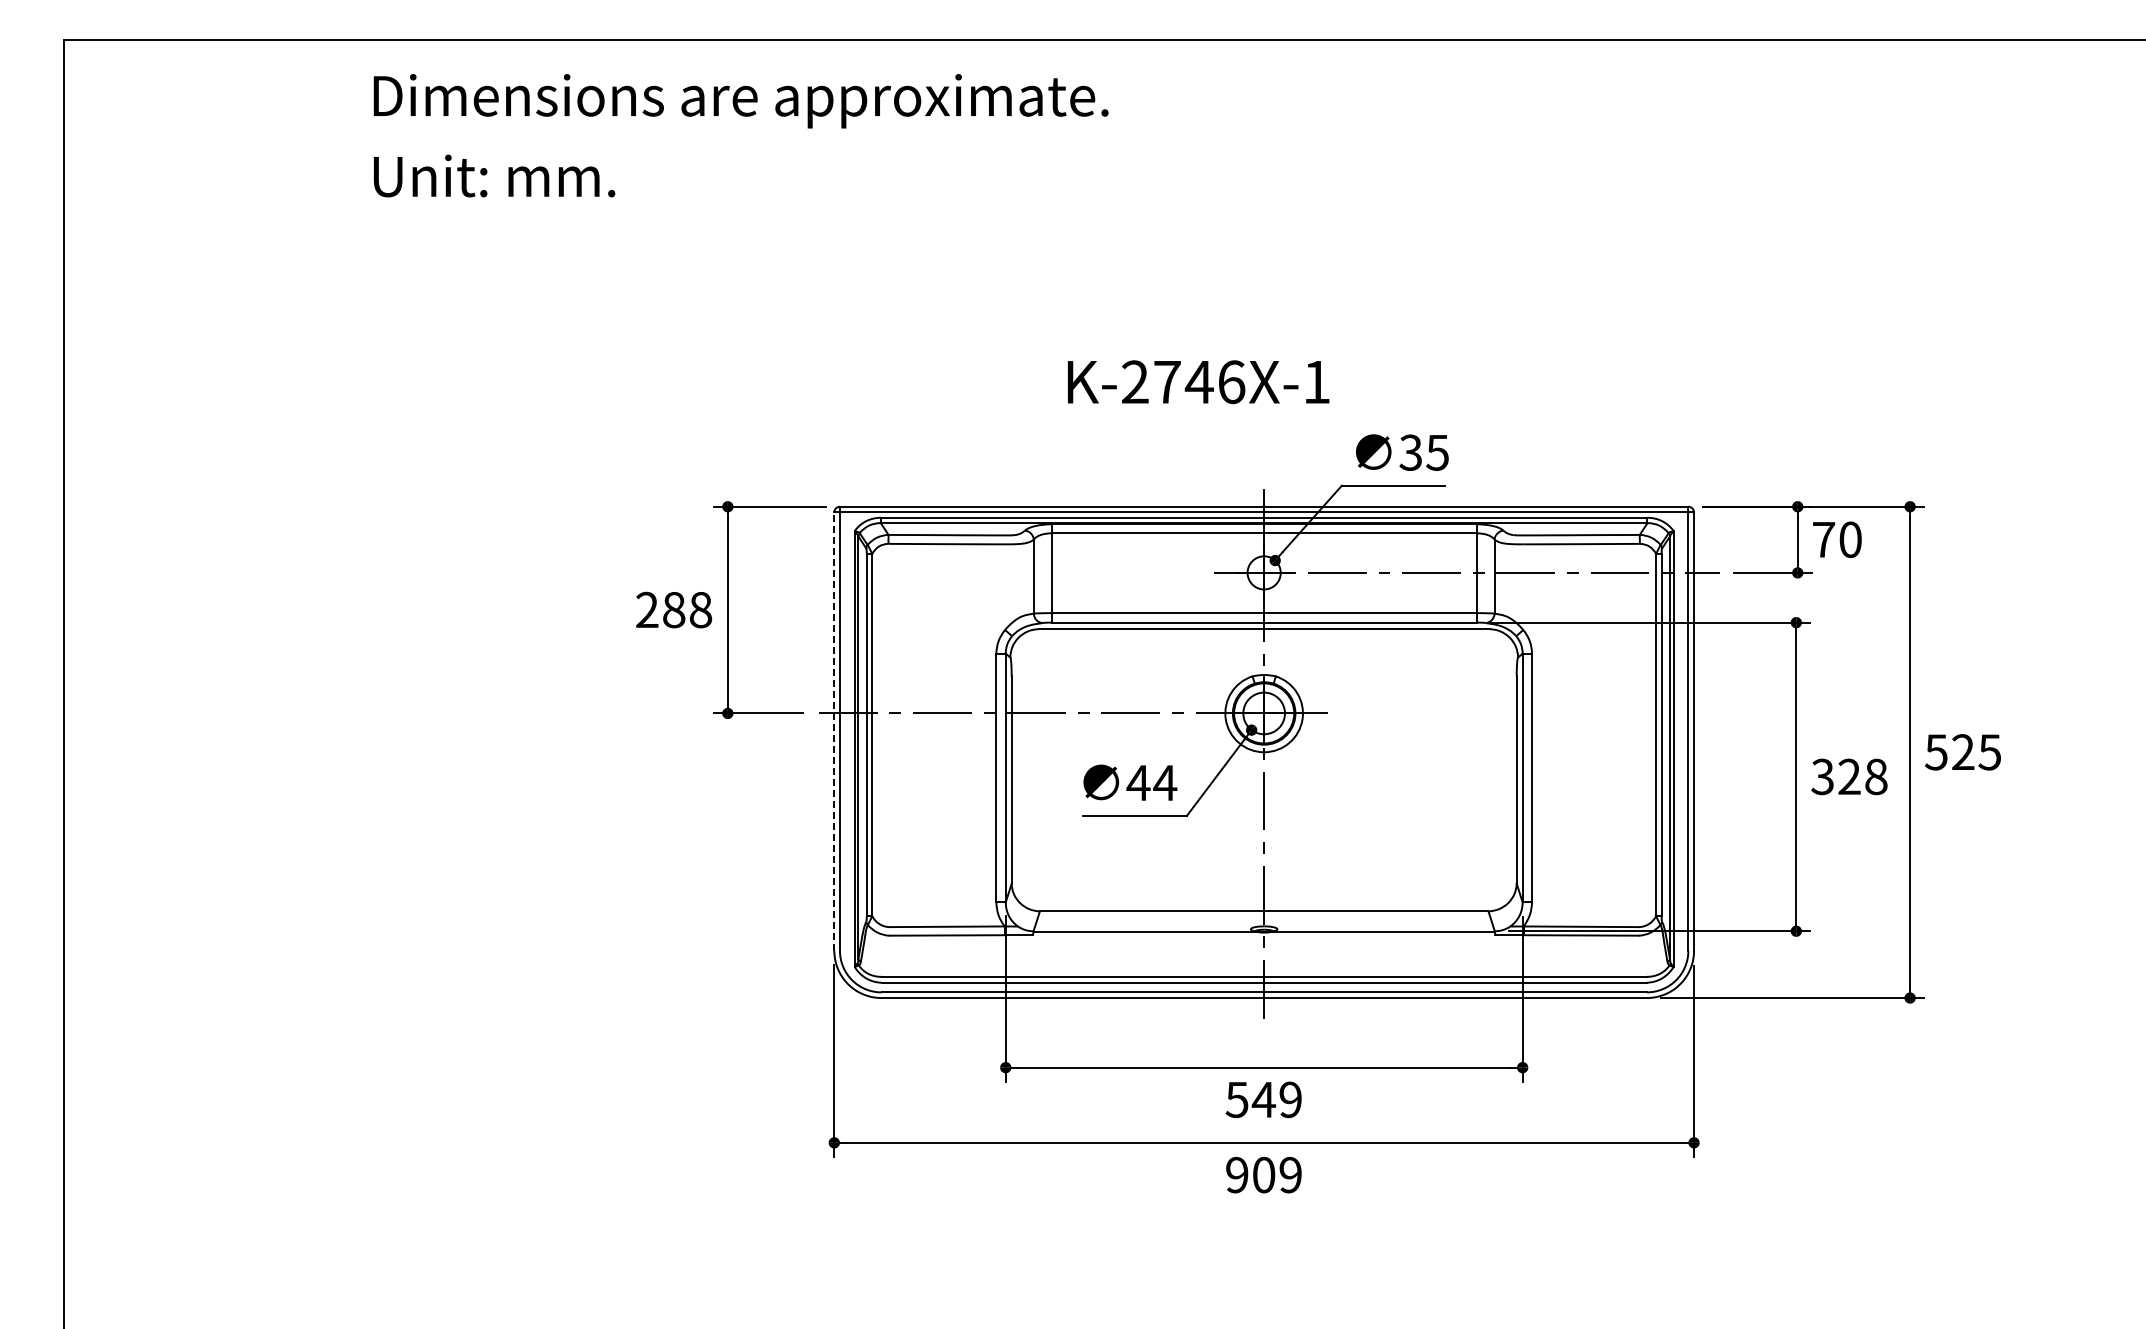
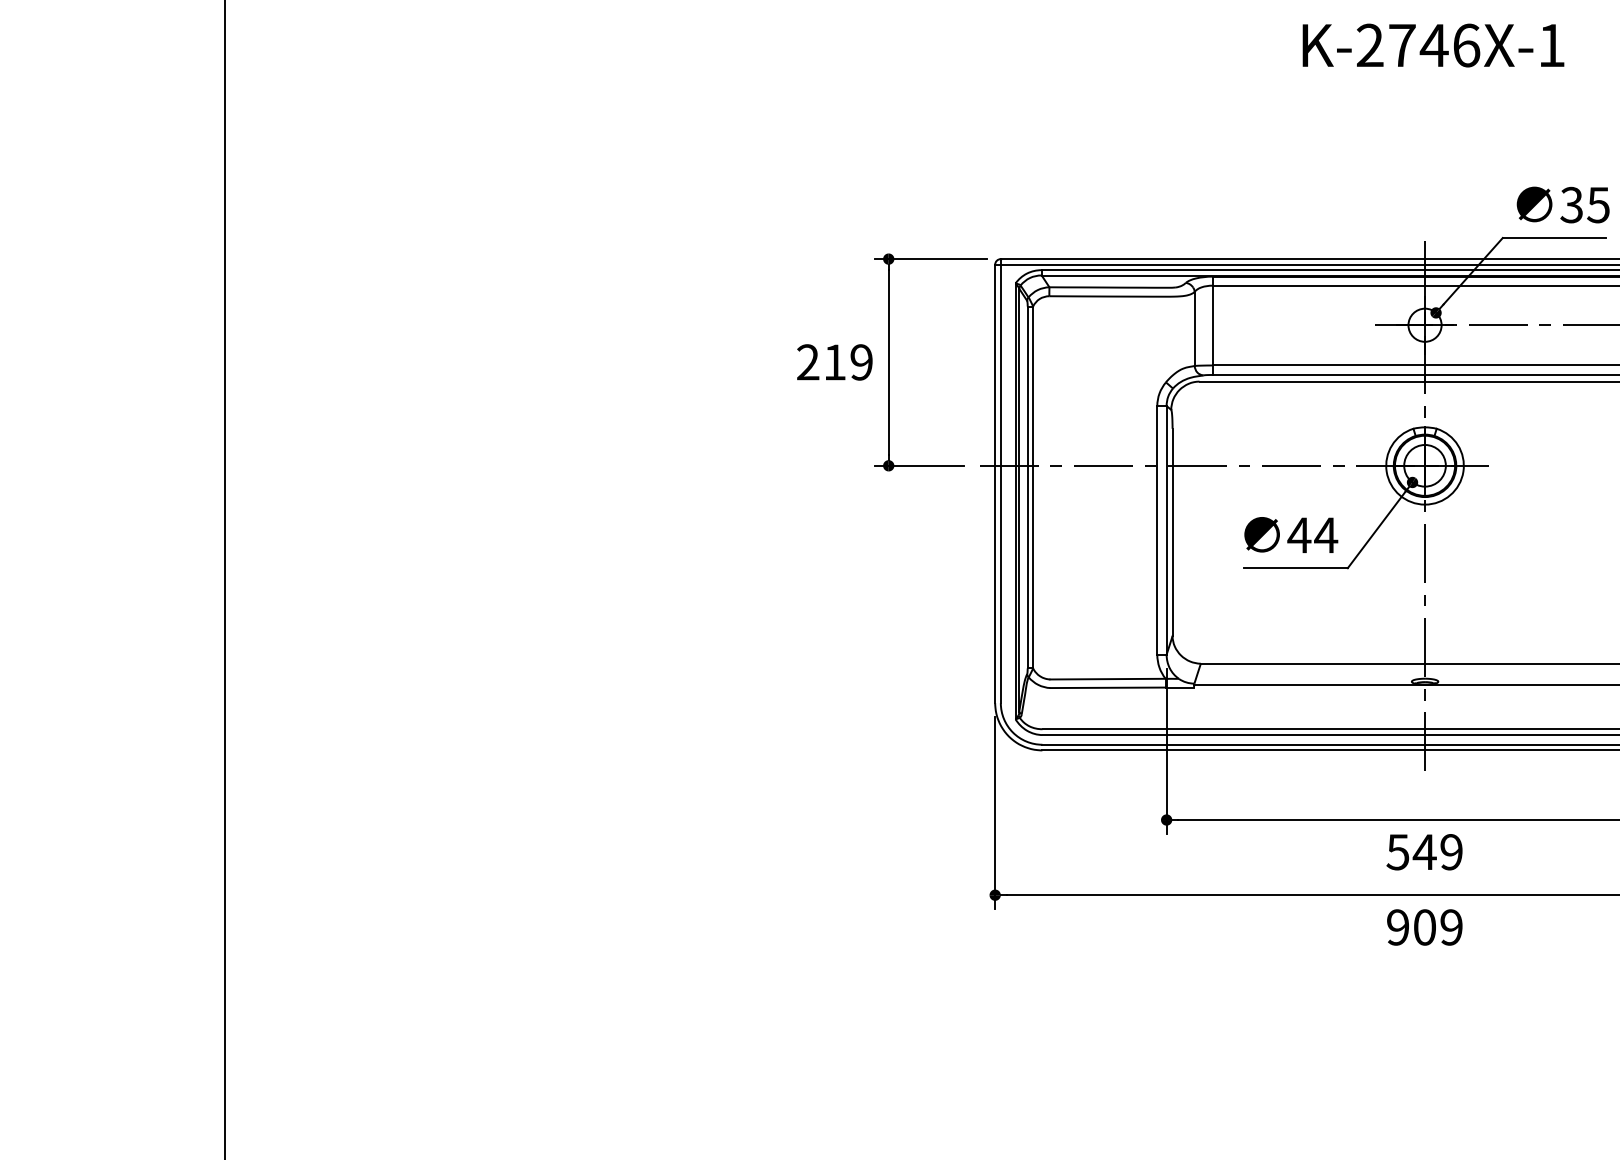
text: (1198, 382) -> (1433, 45), moved
text: (687, 609) -> (848, 361), 288 -> 219
line: (834, 731) -> (995, 483), dashed -> solid

